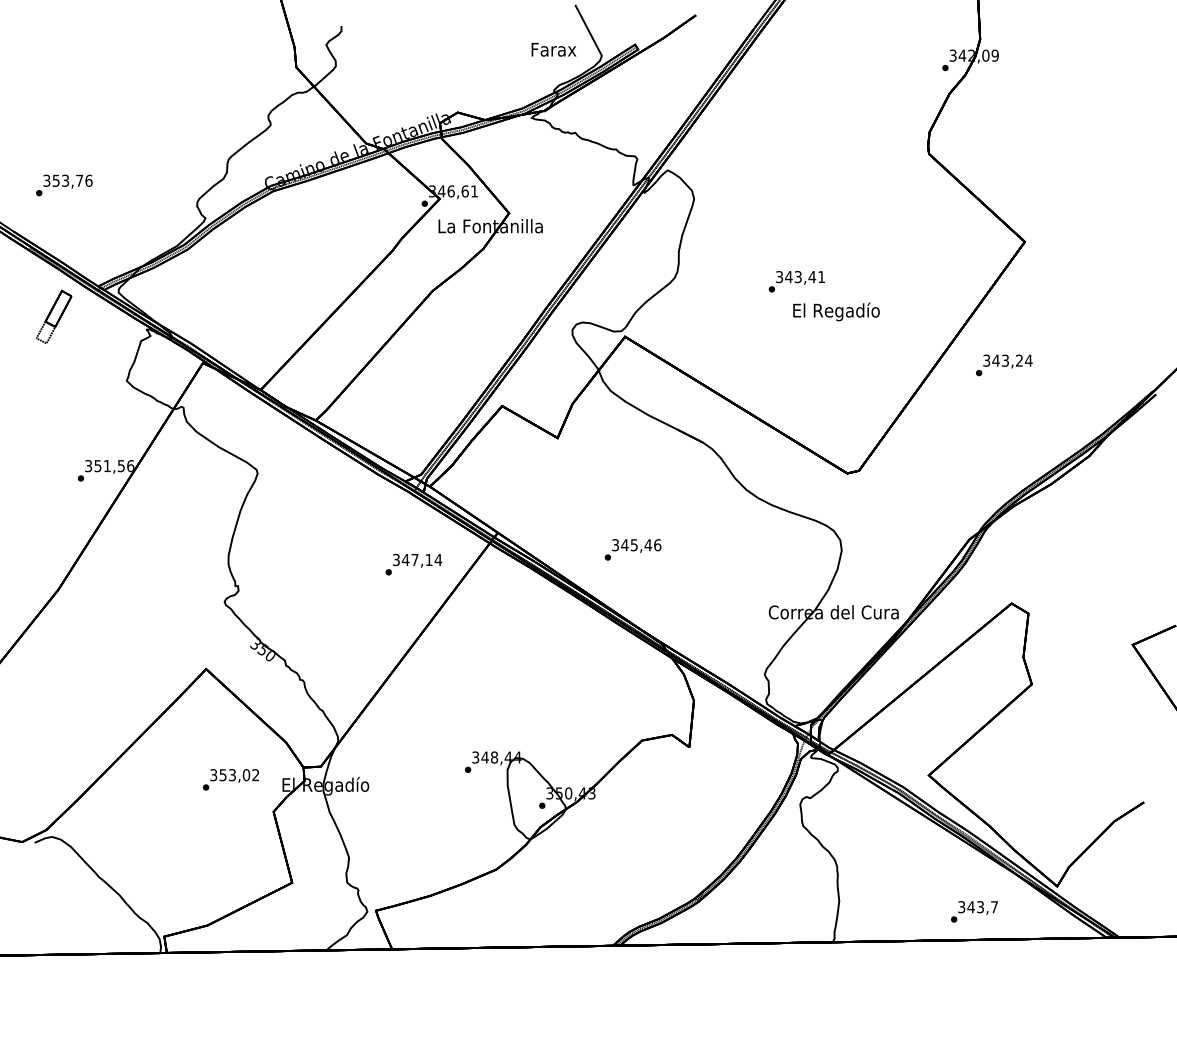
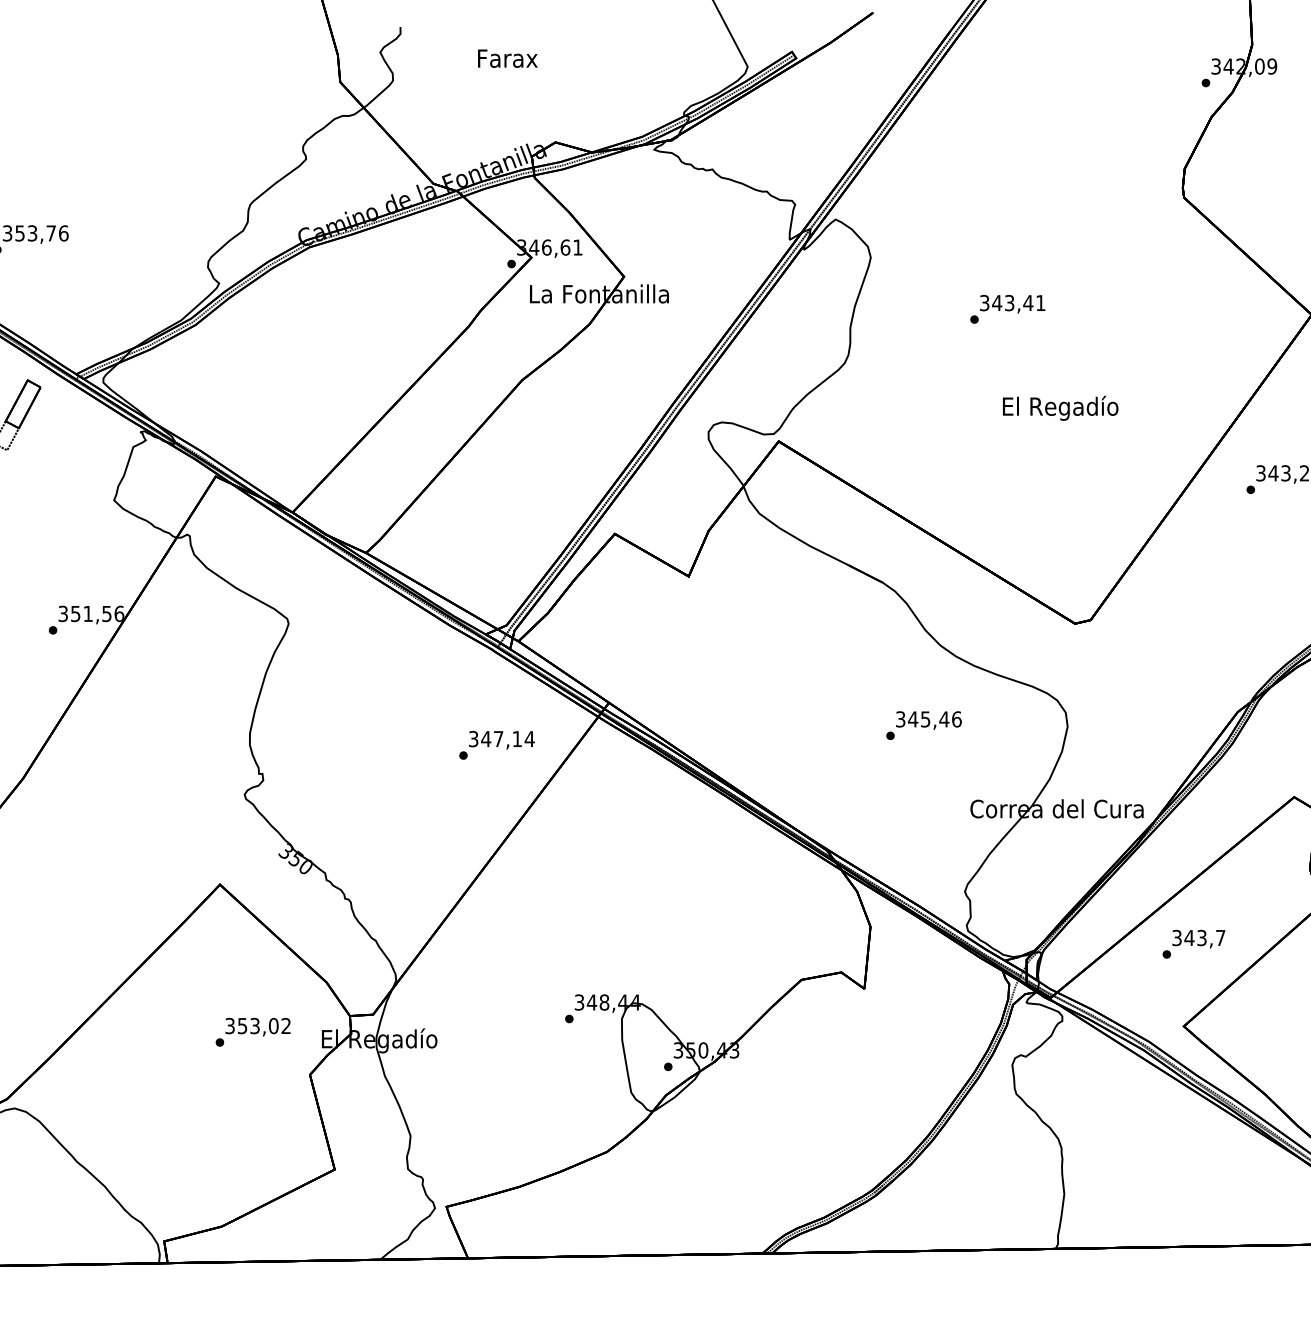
text: (553, 49) -> (507, 58), moved
text: (796, 281) -> (1007, 309), moved
text: (632, 549) -> (923, 725), moved
text: (974, 911) -> (1193, 943), moved

